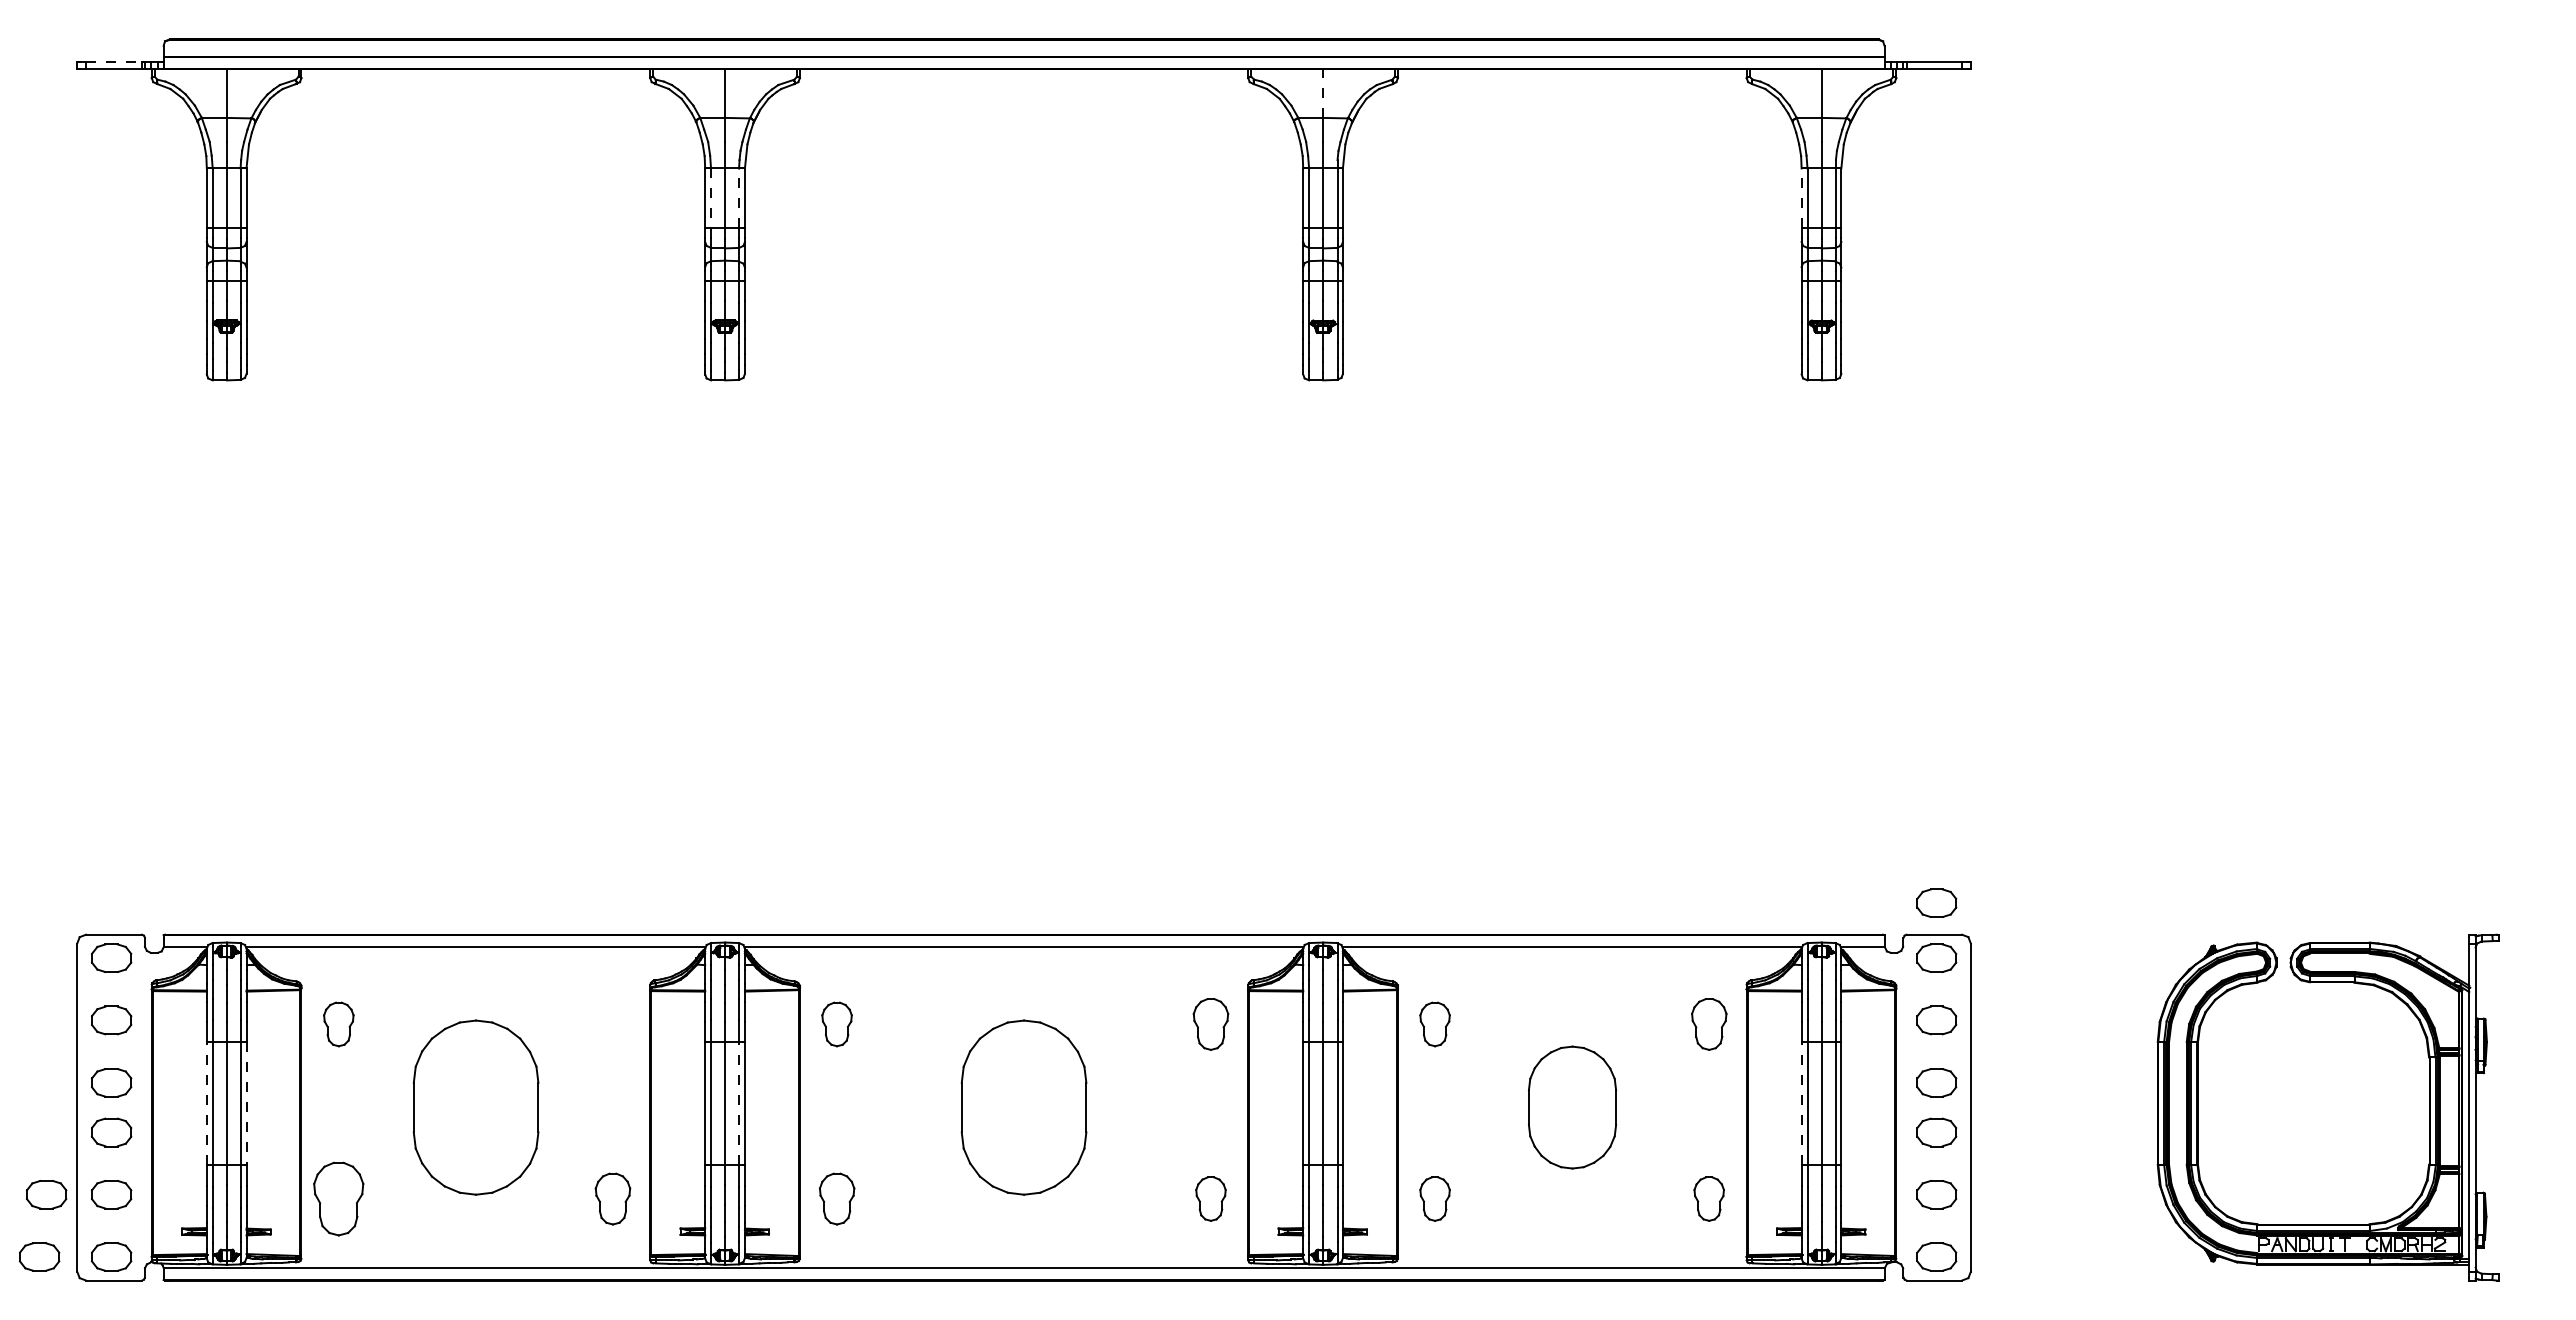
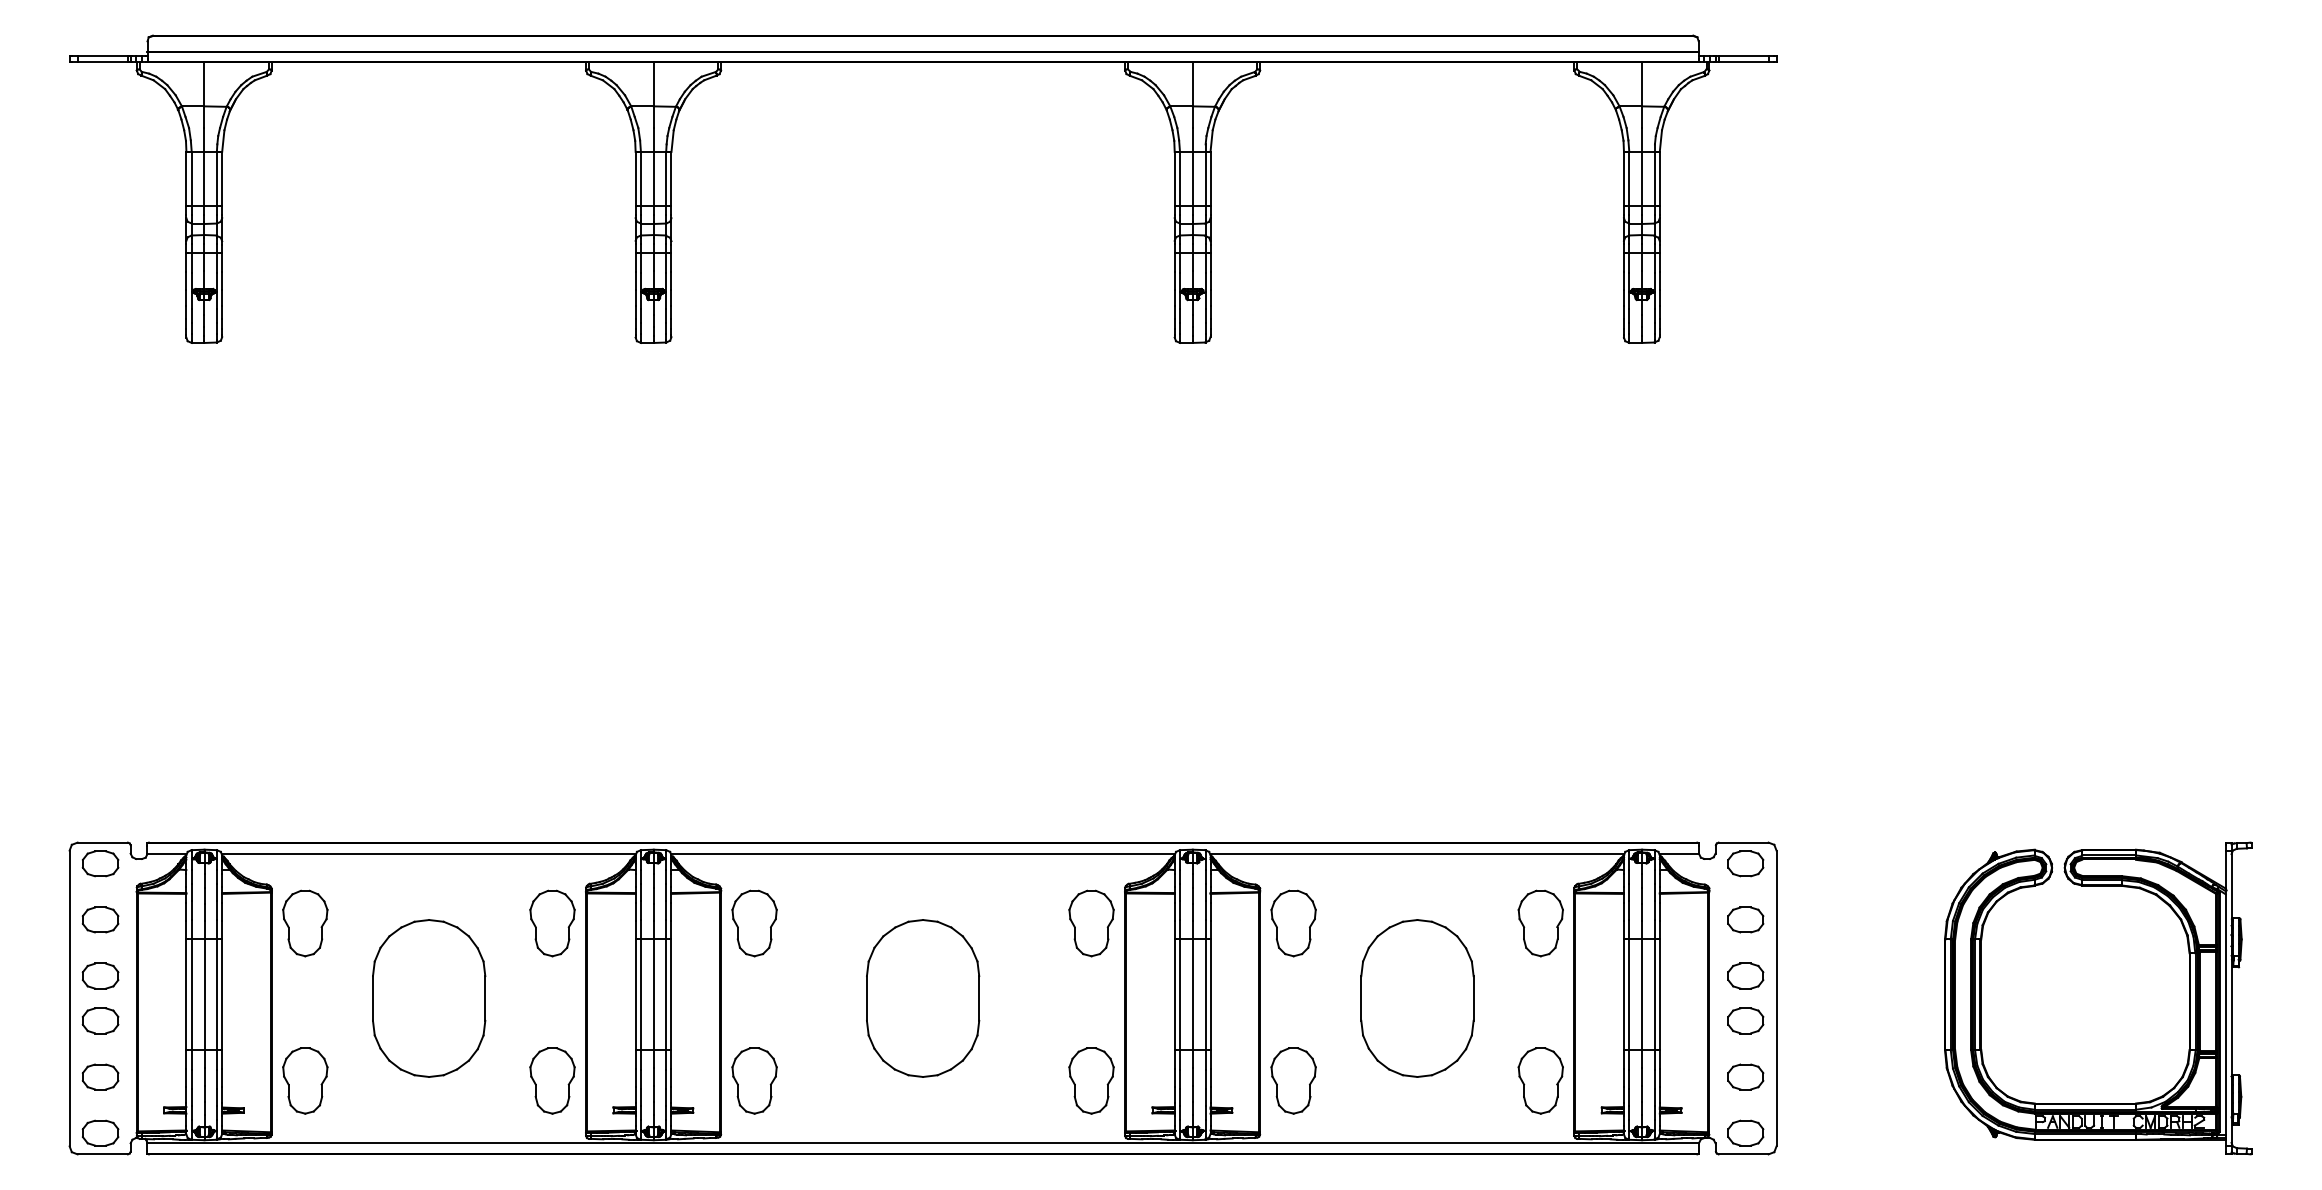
line: (114, 62) -> (103, 56), dashed -> solid
line: (1323, 93) -> (1192, 84), dashed -> solid
line: (711, 198) -> (641, 179), dashed -> solid
line: (739, 198) -> (666, 179), dashed -> solid
line: (1801, 198) -> (1623, 179), dashed -> solid
part: (1936, 902) -> (1745, 813), removed
part: (338, 1024) -> (305, 923), size x1.67
part: (612, 1024) -> (552, 923), added
part: (836, 1024) -> (754, 923), size x1.67
part: (1210, 1024) -> (1091, 923), size x1.43
part: (1434, 1024) -> (1293, 923), size x1.67
part: (1708, 1024) -> (1540, 923), size x1.43
line: (206, 1102) -> (186, 993), dashed -> solid
line: (739, 1102) -> (666, 993), dashed -> solid
line: (1801, 1102) -> (1623, 993), dashed -> solid
line: (246, 1103) -> (222, 994), dashed -> solid
part: (1572, 1107) -> (1417, 998), size x1.43
part: (46, 1194) -> (41, 1076), removed
part: (612, 1198) -> (552, 1080), size x1.43
part: (836, 1198) -> (754, 1080), size x1.43
part: (1210, 1198) -> (1091, 1080), size x1.67
part: (1434, 1198) -> (1293, 1080), size x1.67
part: (1708, 1198) -> (1540, 1080), size x1.67
part: (39, 1256) -> (35, 1132), removed

